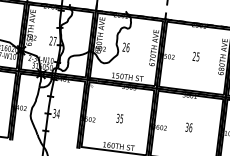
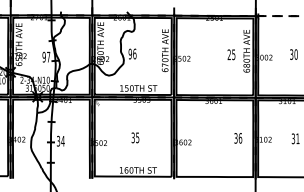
text: (50, 41) -> (43, 57), 27 -> 97
text: (123, 46) -> (129, 53), 26 -> 96
text: (196, 56) -> (231, 54), moved
text: (189, 127) -> (238, 138), moved

